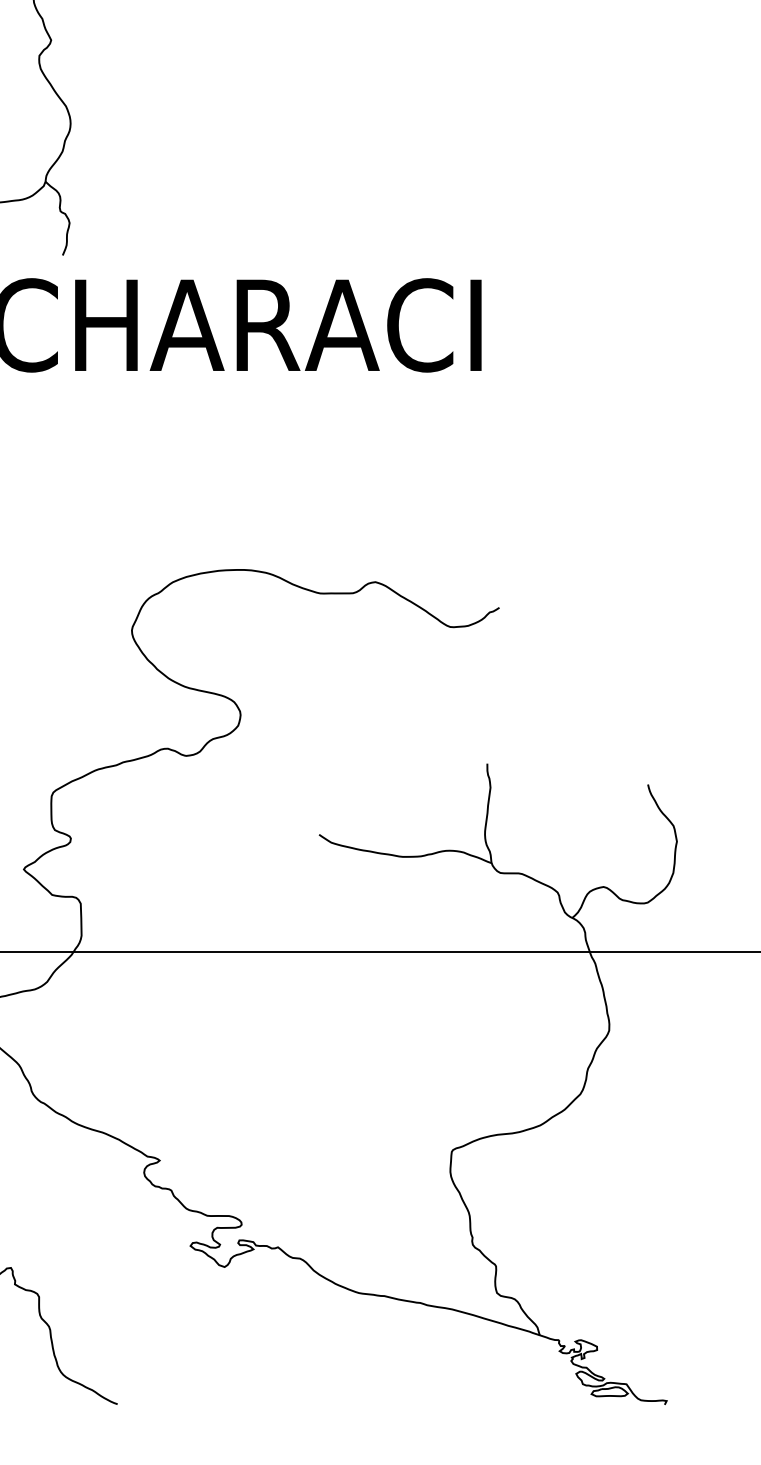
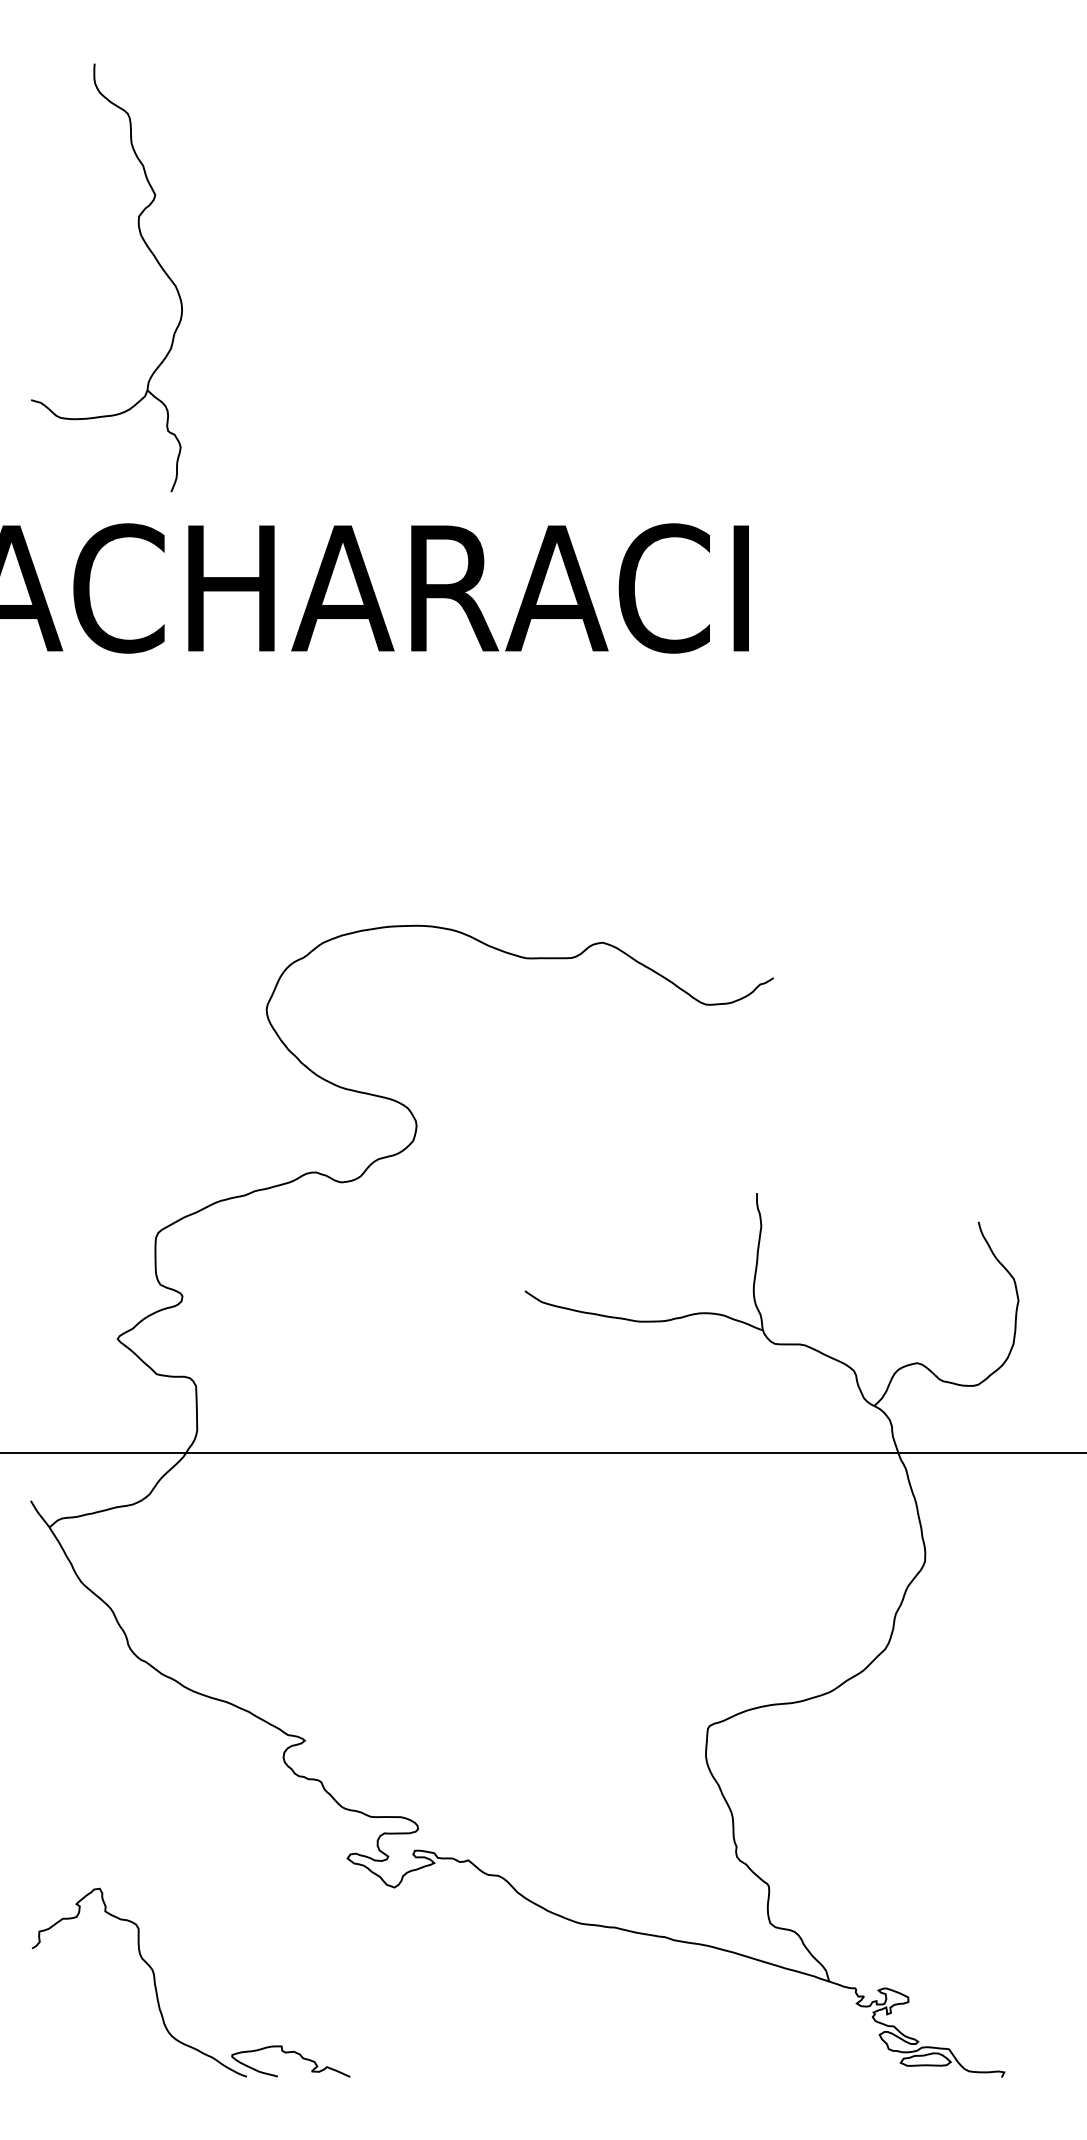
curve: (148, 1387) -> (289, 2053), added

